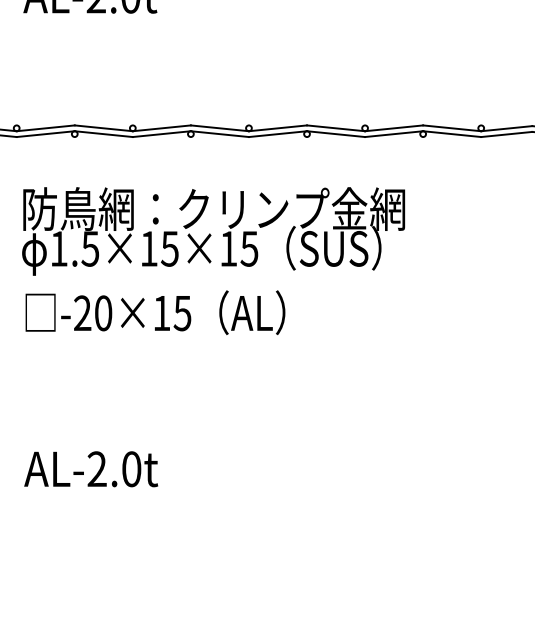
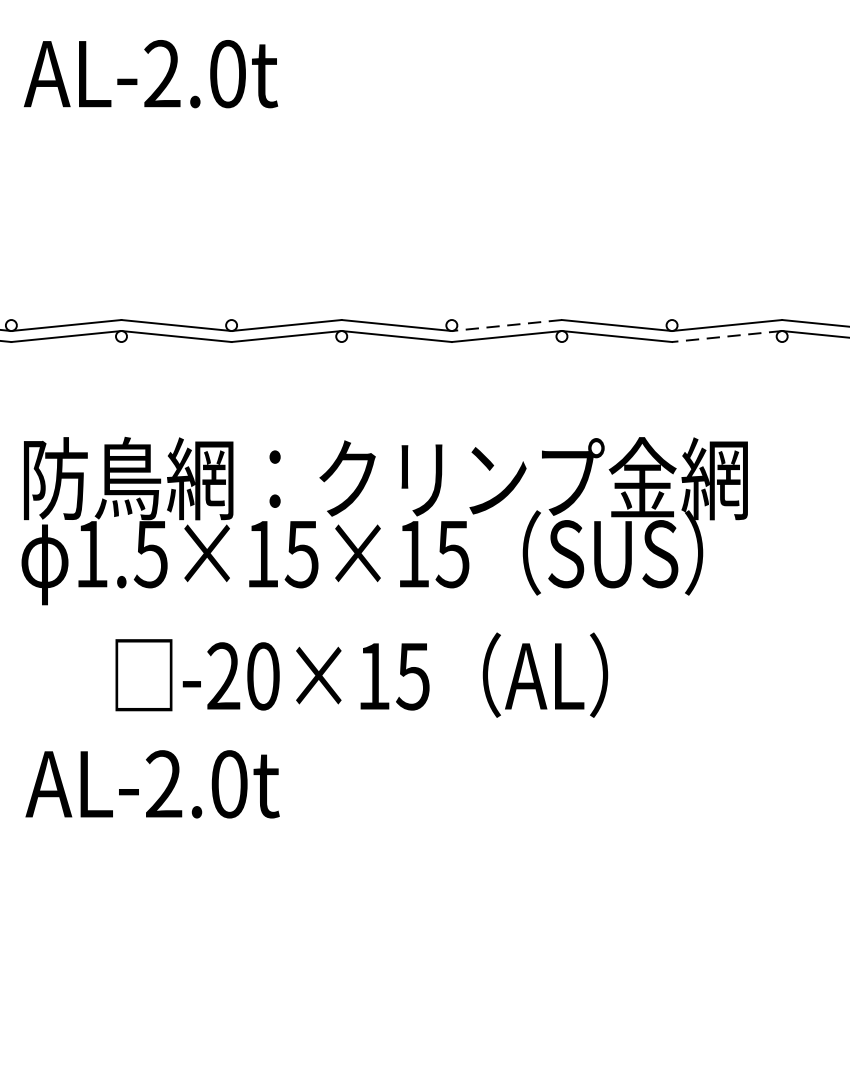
line: (277, 128) -> (505, 325), solid -> dashed
line: (393, 134) -> (725, 337), solid -> dashed
text: (155, 312) -> (361, 674), moved
text: (91, 469) -> (153, 784), moved

